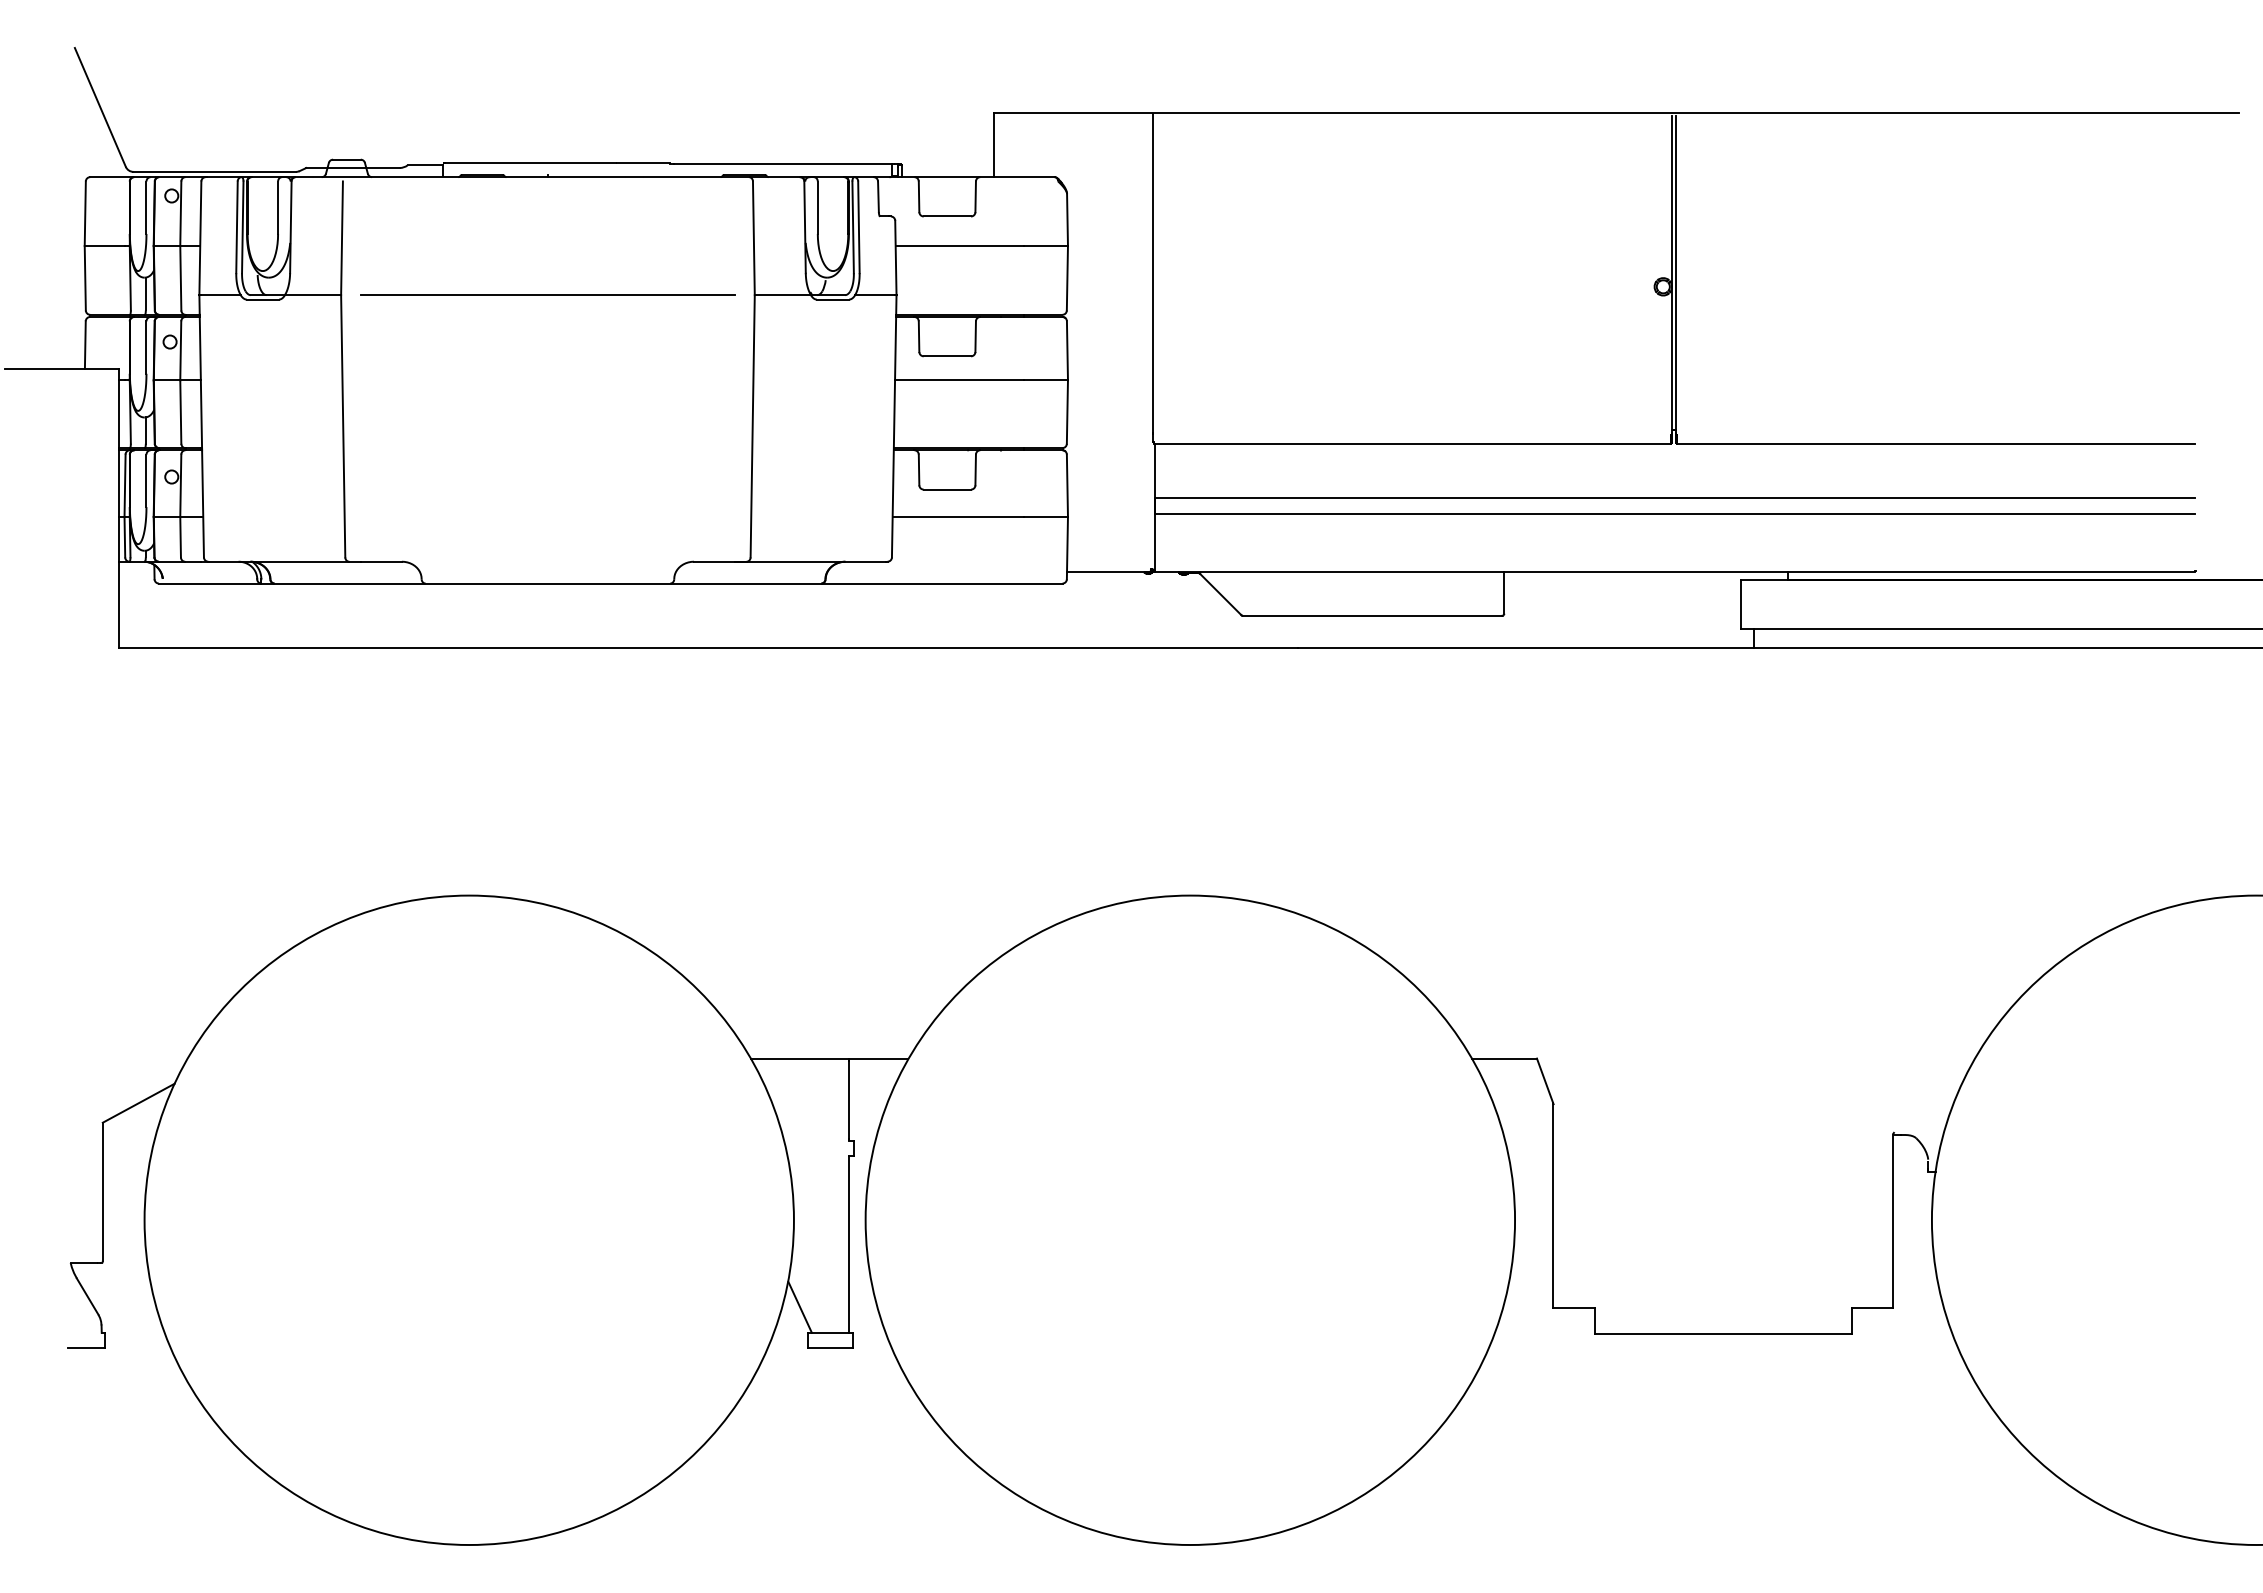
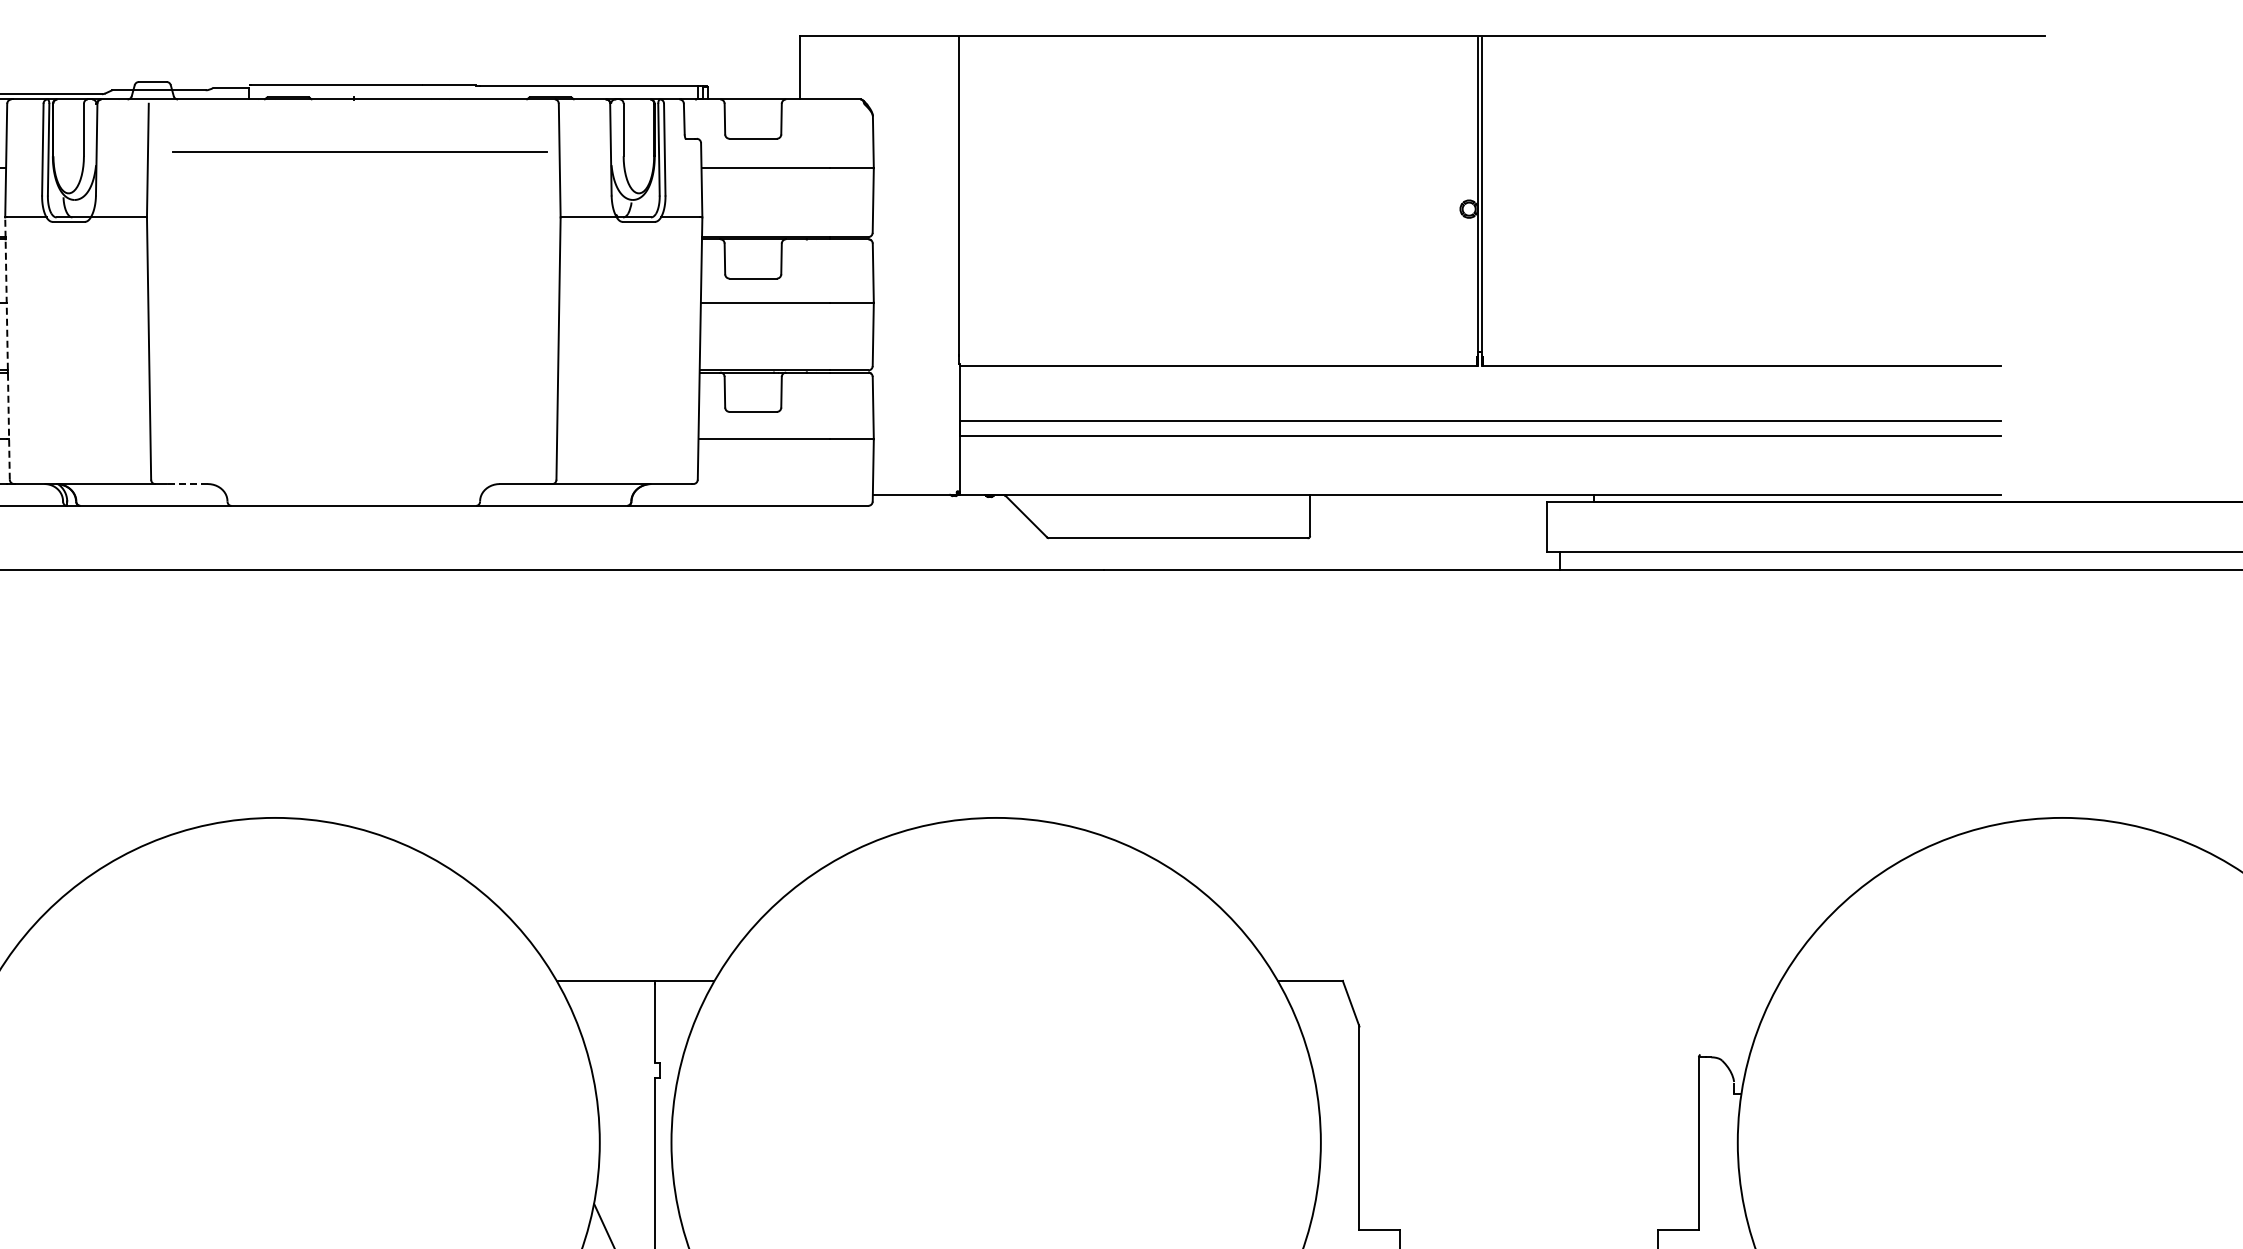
line: (547, 294) -> (359, 151), moved
line: (201, 425) -> (7, 347), solid -> dashed
line: (380, 561) -> (186, 483), solid -> dashed

